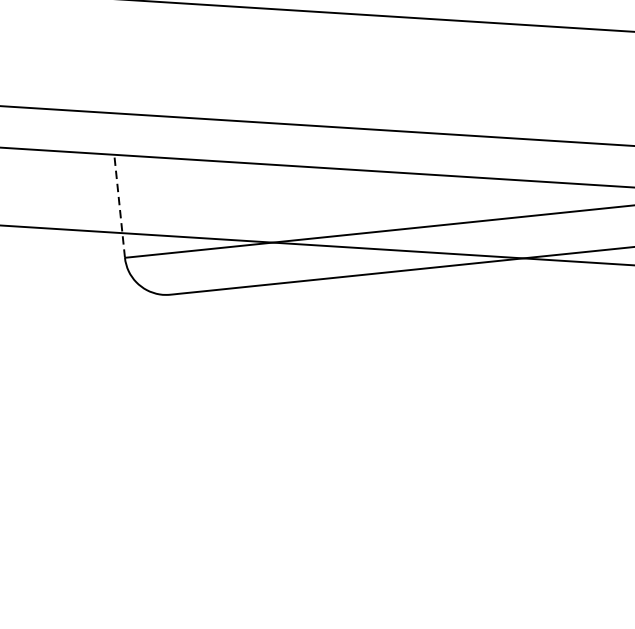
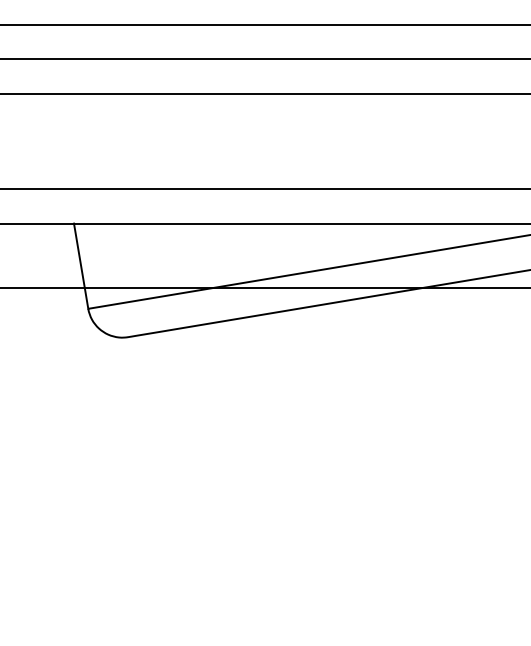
line: (120, 205) -> (81, 265), dashed -> solid

